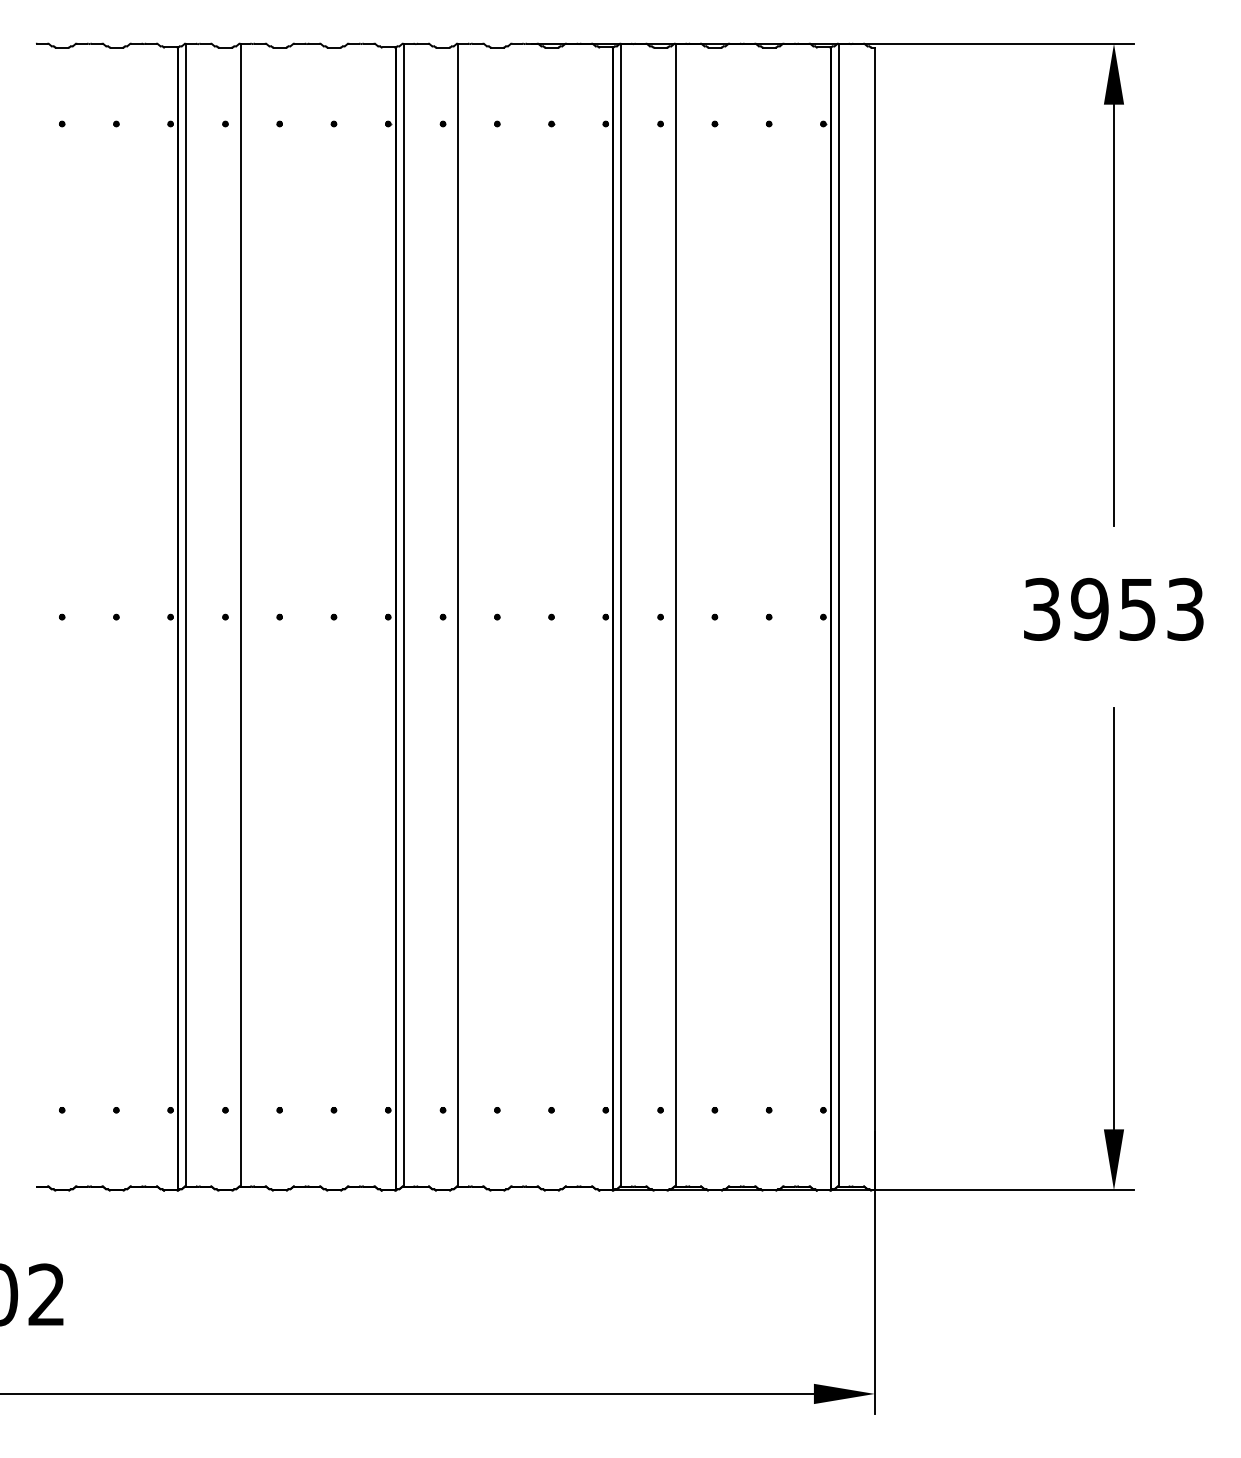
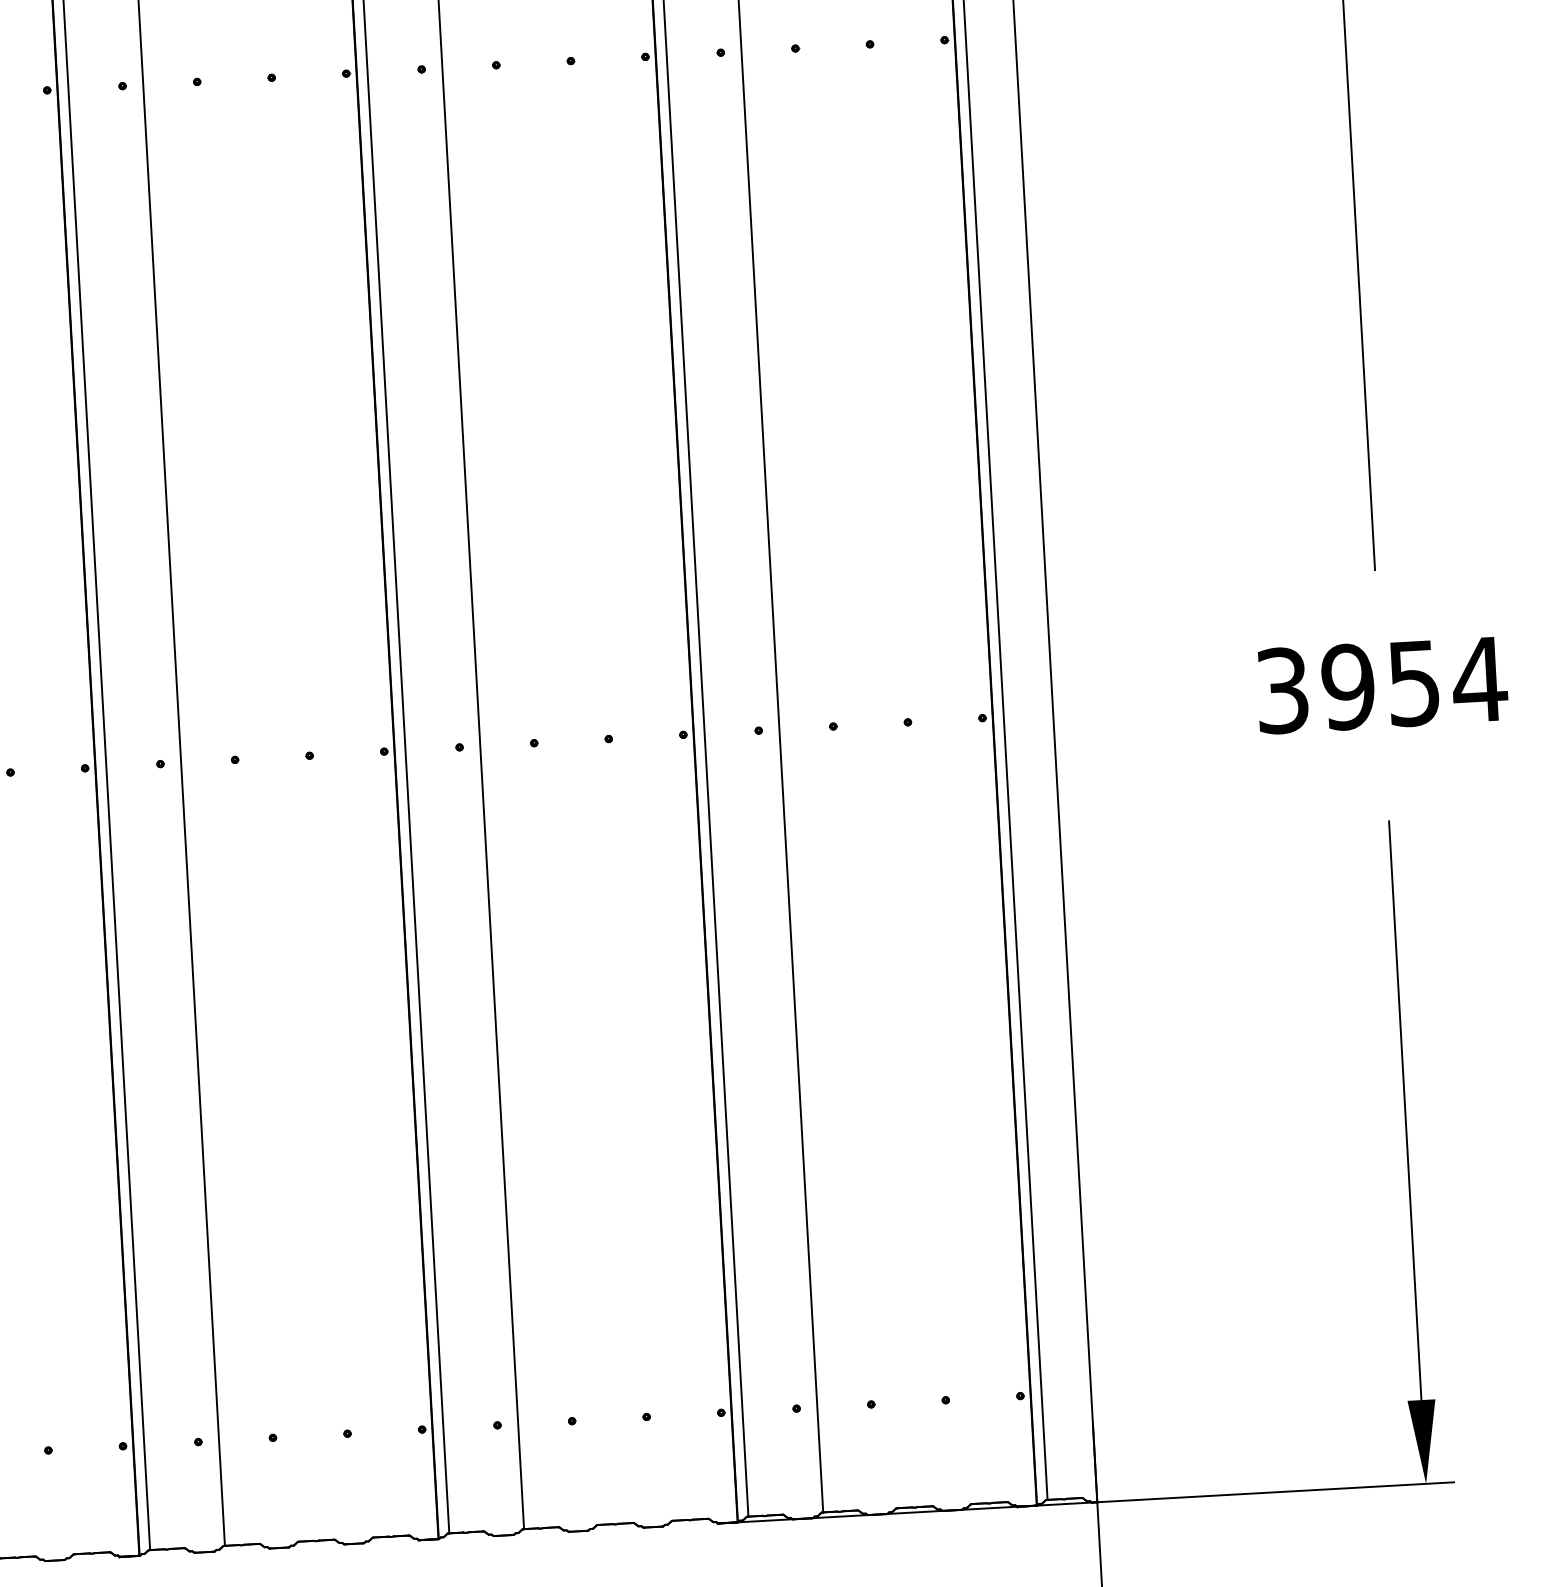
text: (1185, 608) -> (1479, 678), 3953 -> 3954

